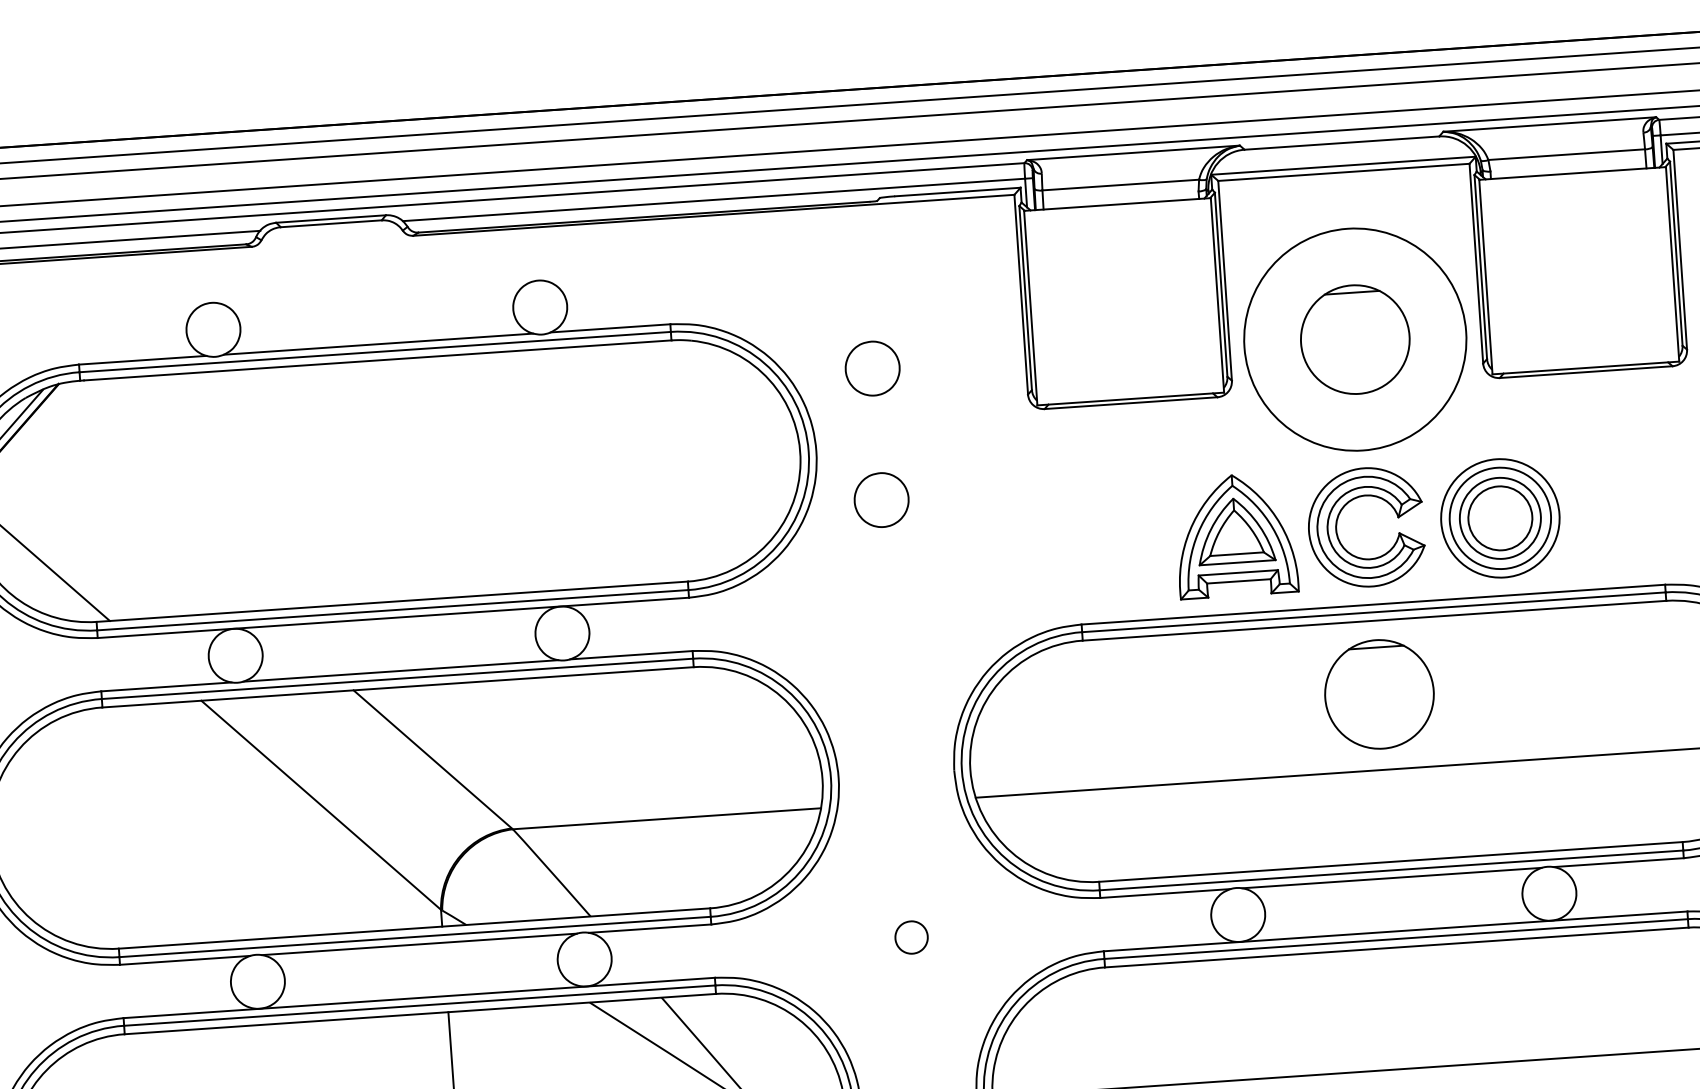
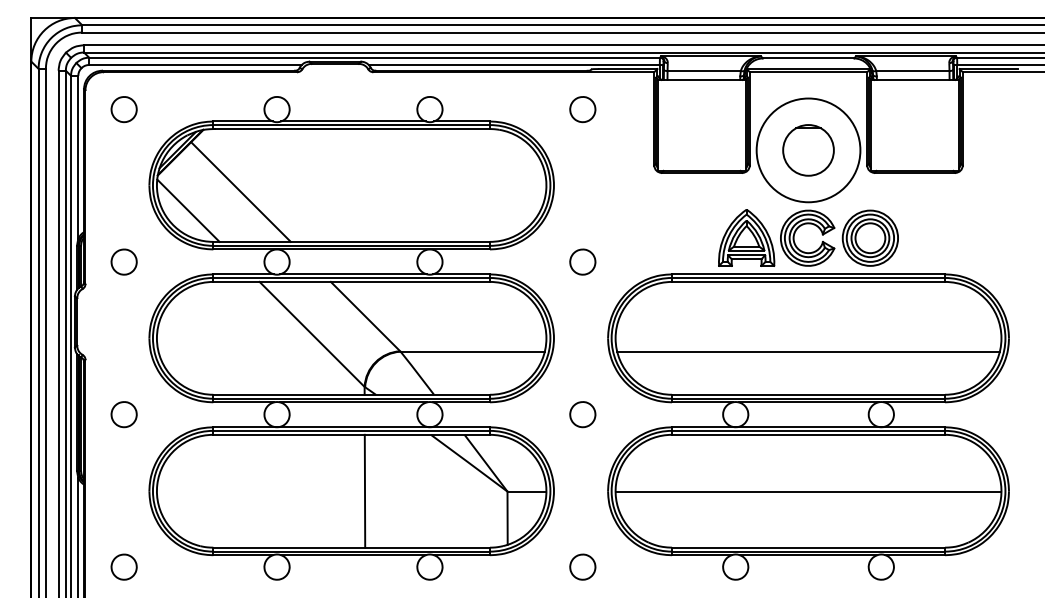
part: (871, 368) -> (582, 109), moved
part: (880, 498) -> (582, 261), moved
line: (147, 510) -> (240, 191), added
part: (1379, 694) -> (808, 316), removed
part: (910, 937) -> (582, 414), size x1.67

